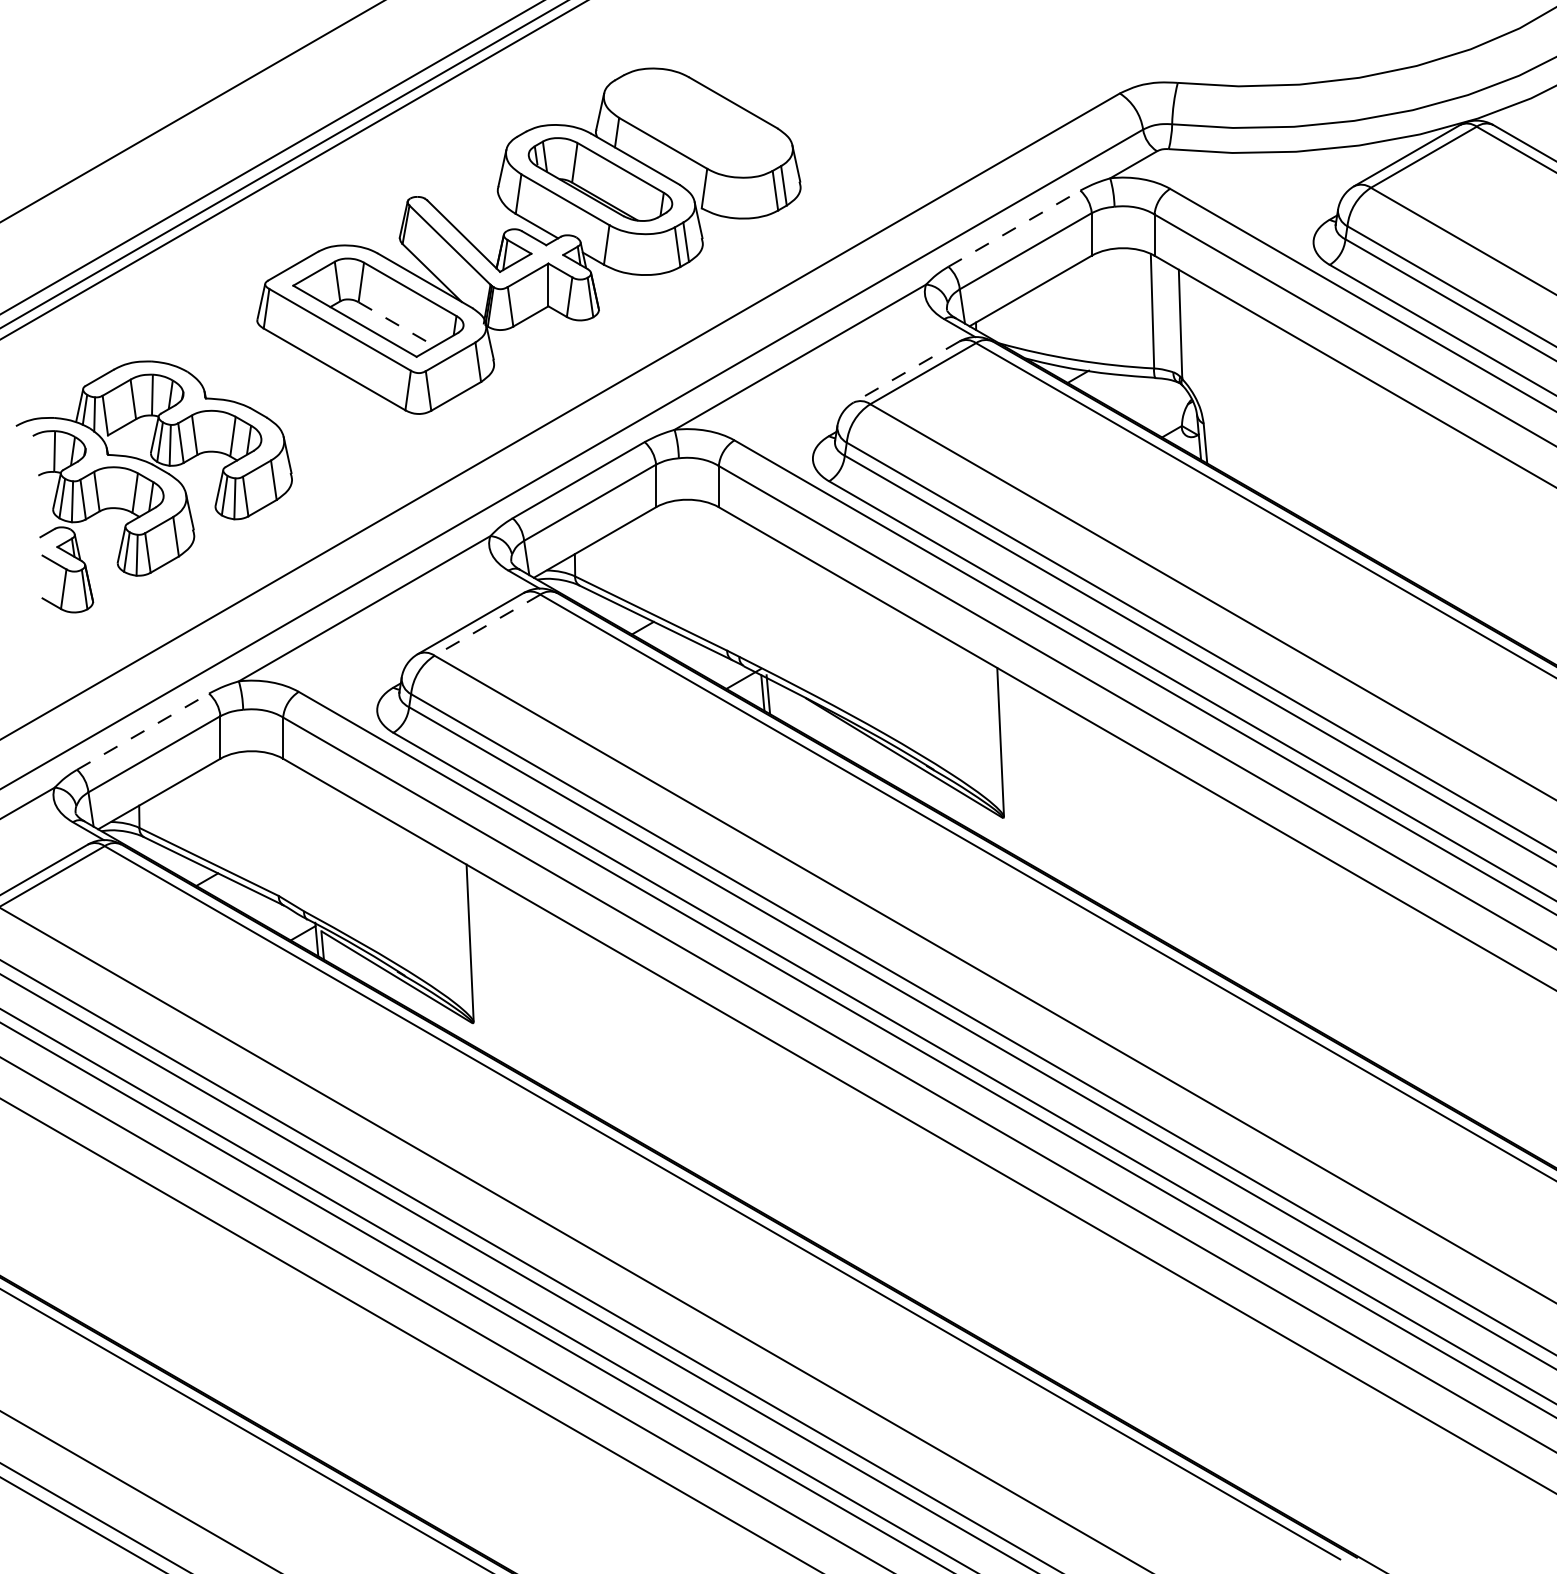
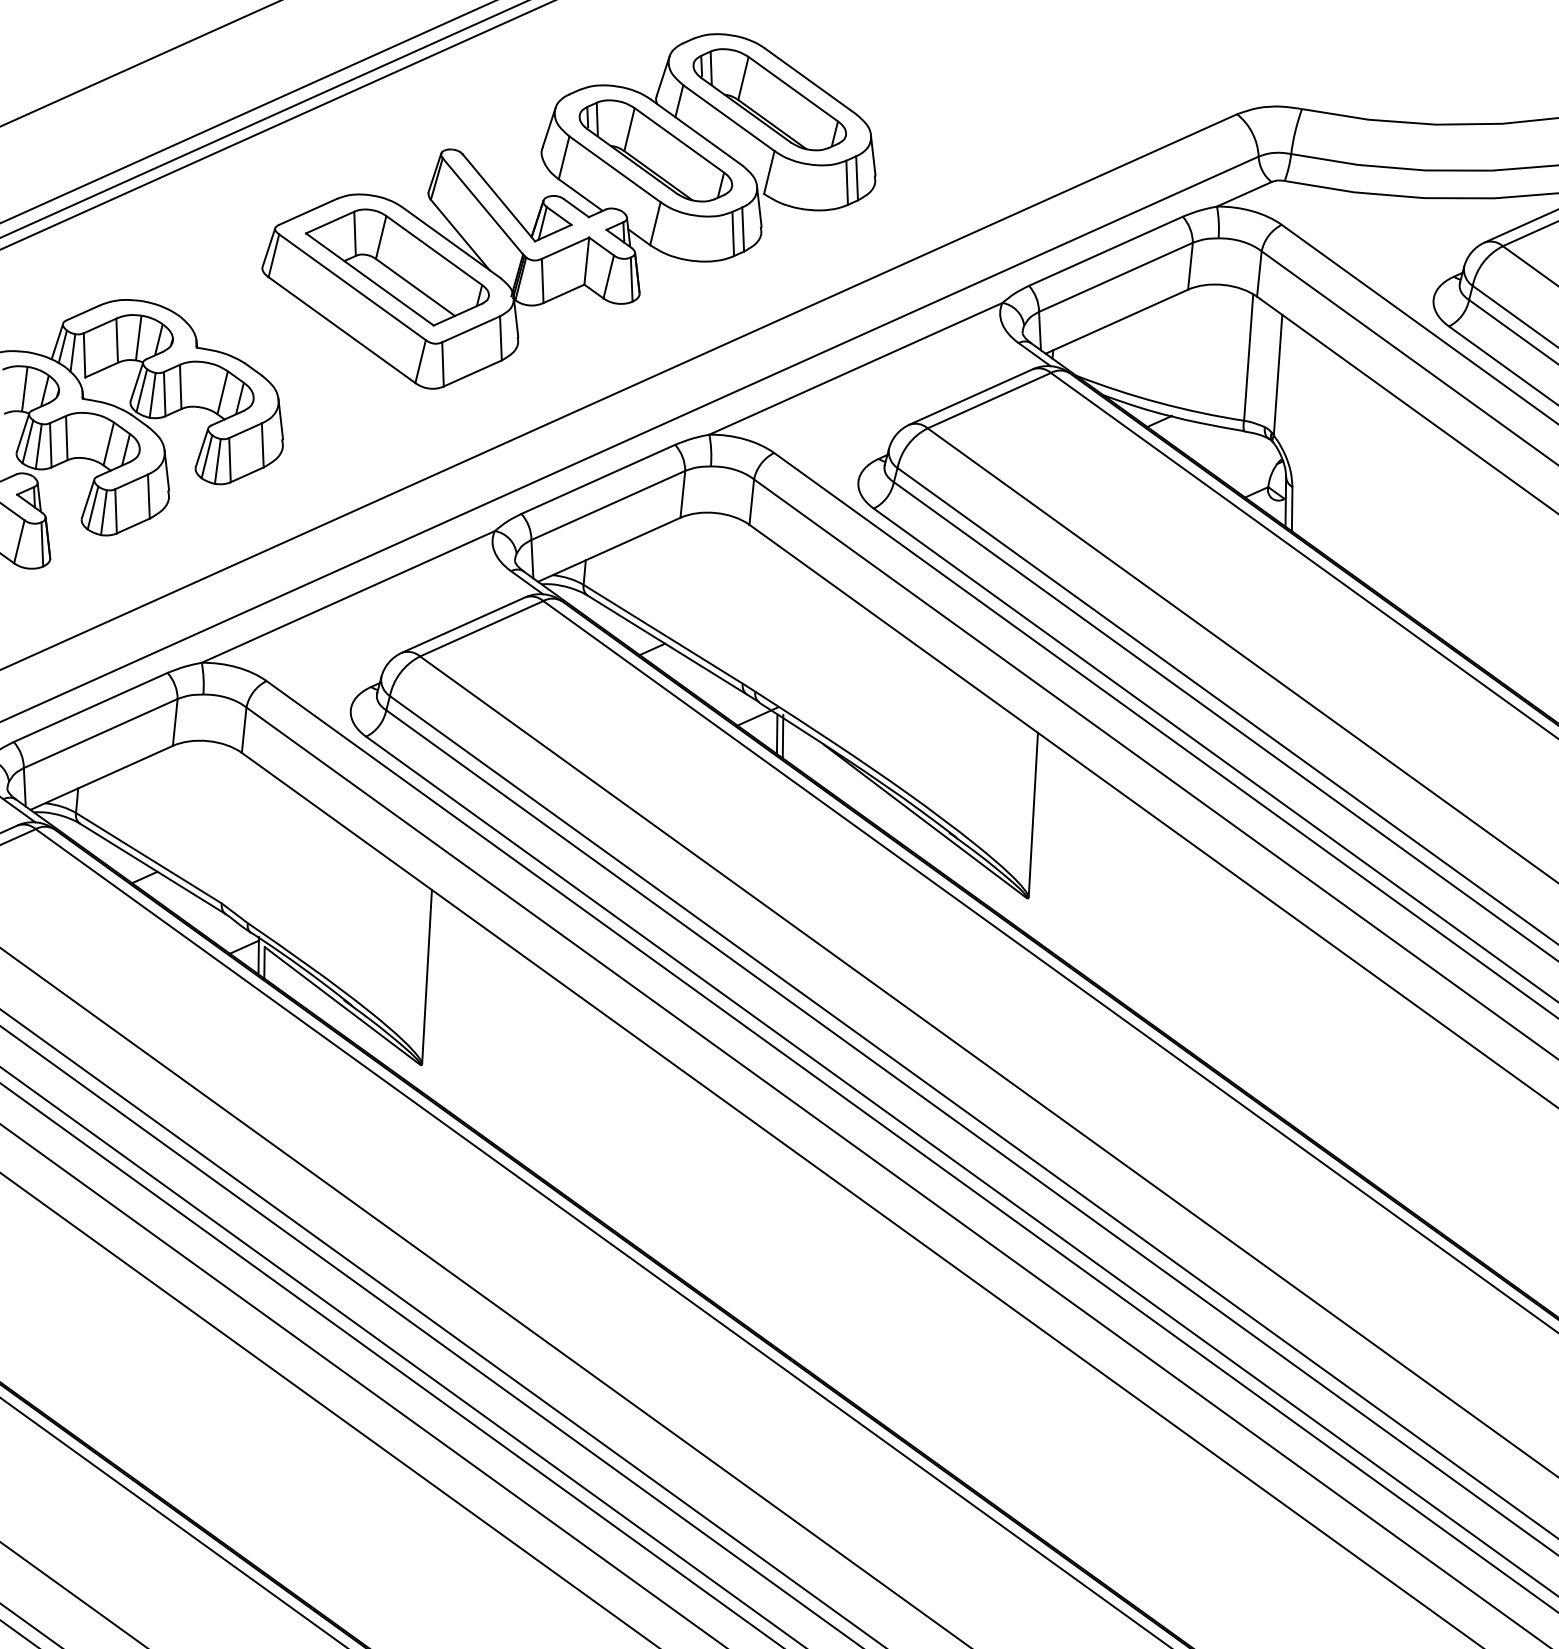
part: (697, 122) -> (769, 99), added
line: (1014, 228) -> (1106, 251), dashed -> solid
line: (397, 324) -> (416, 287), dashed -> solid
line: (906, 372) -> (971, 397), dashed -> solid
line: (487, 625) -> (481, 629), dashed -> solid
line: (143, 731) -> (91, 707), dashed -> solid

